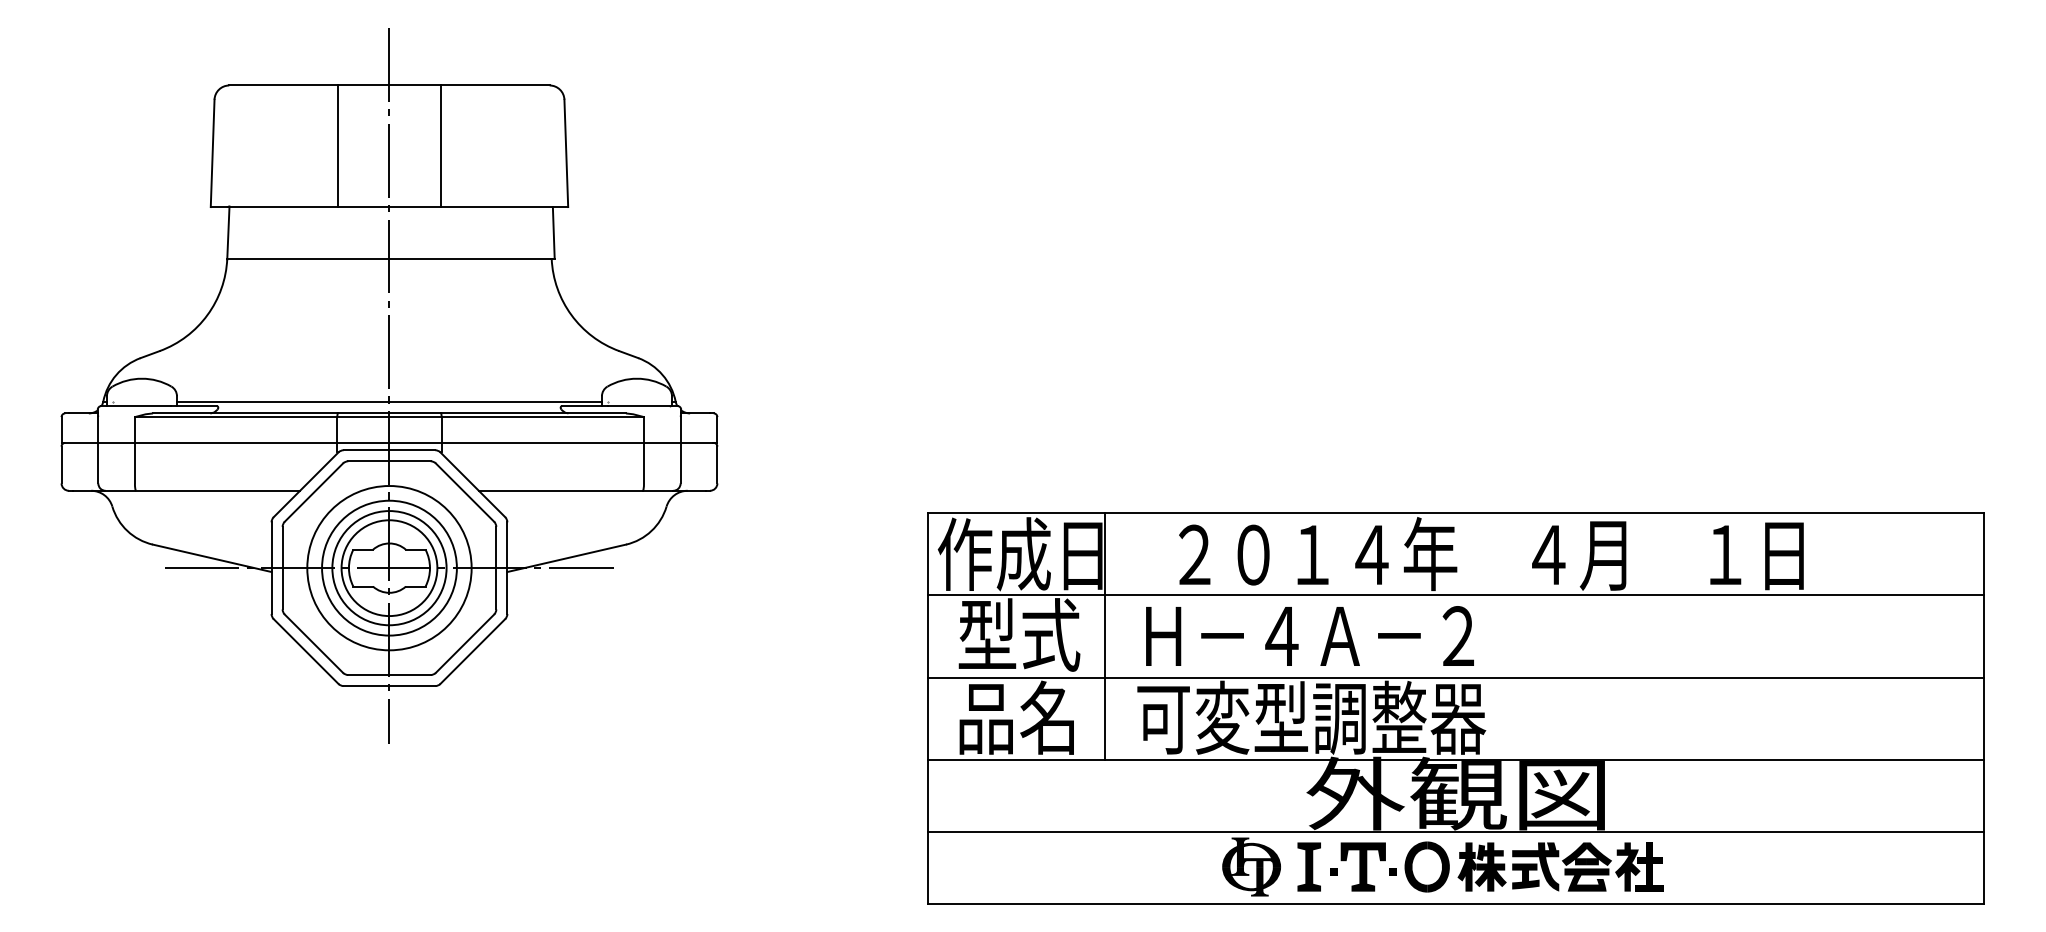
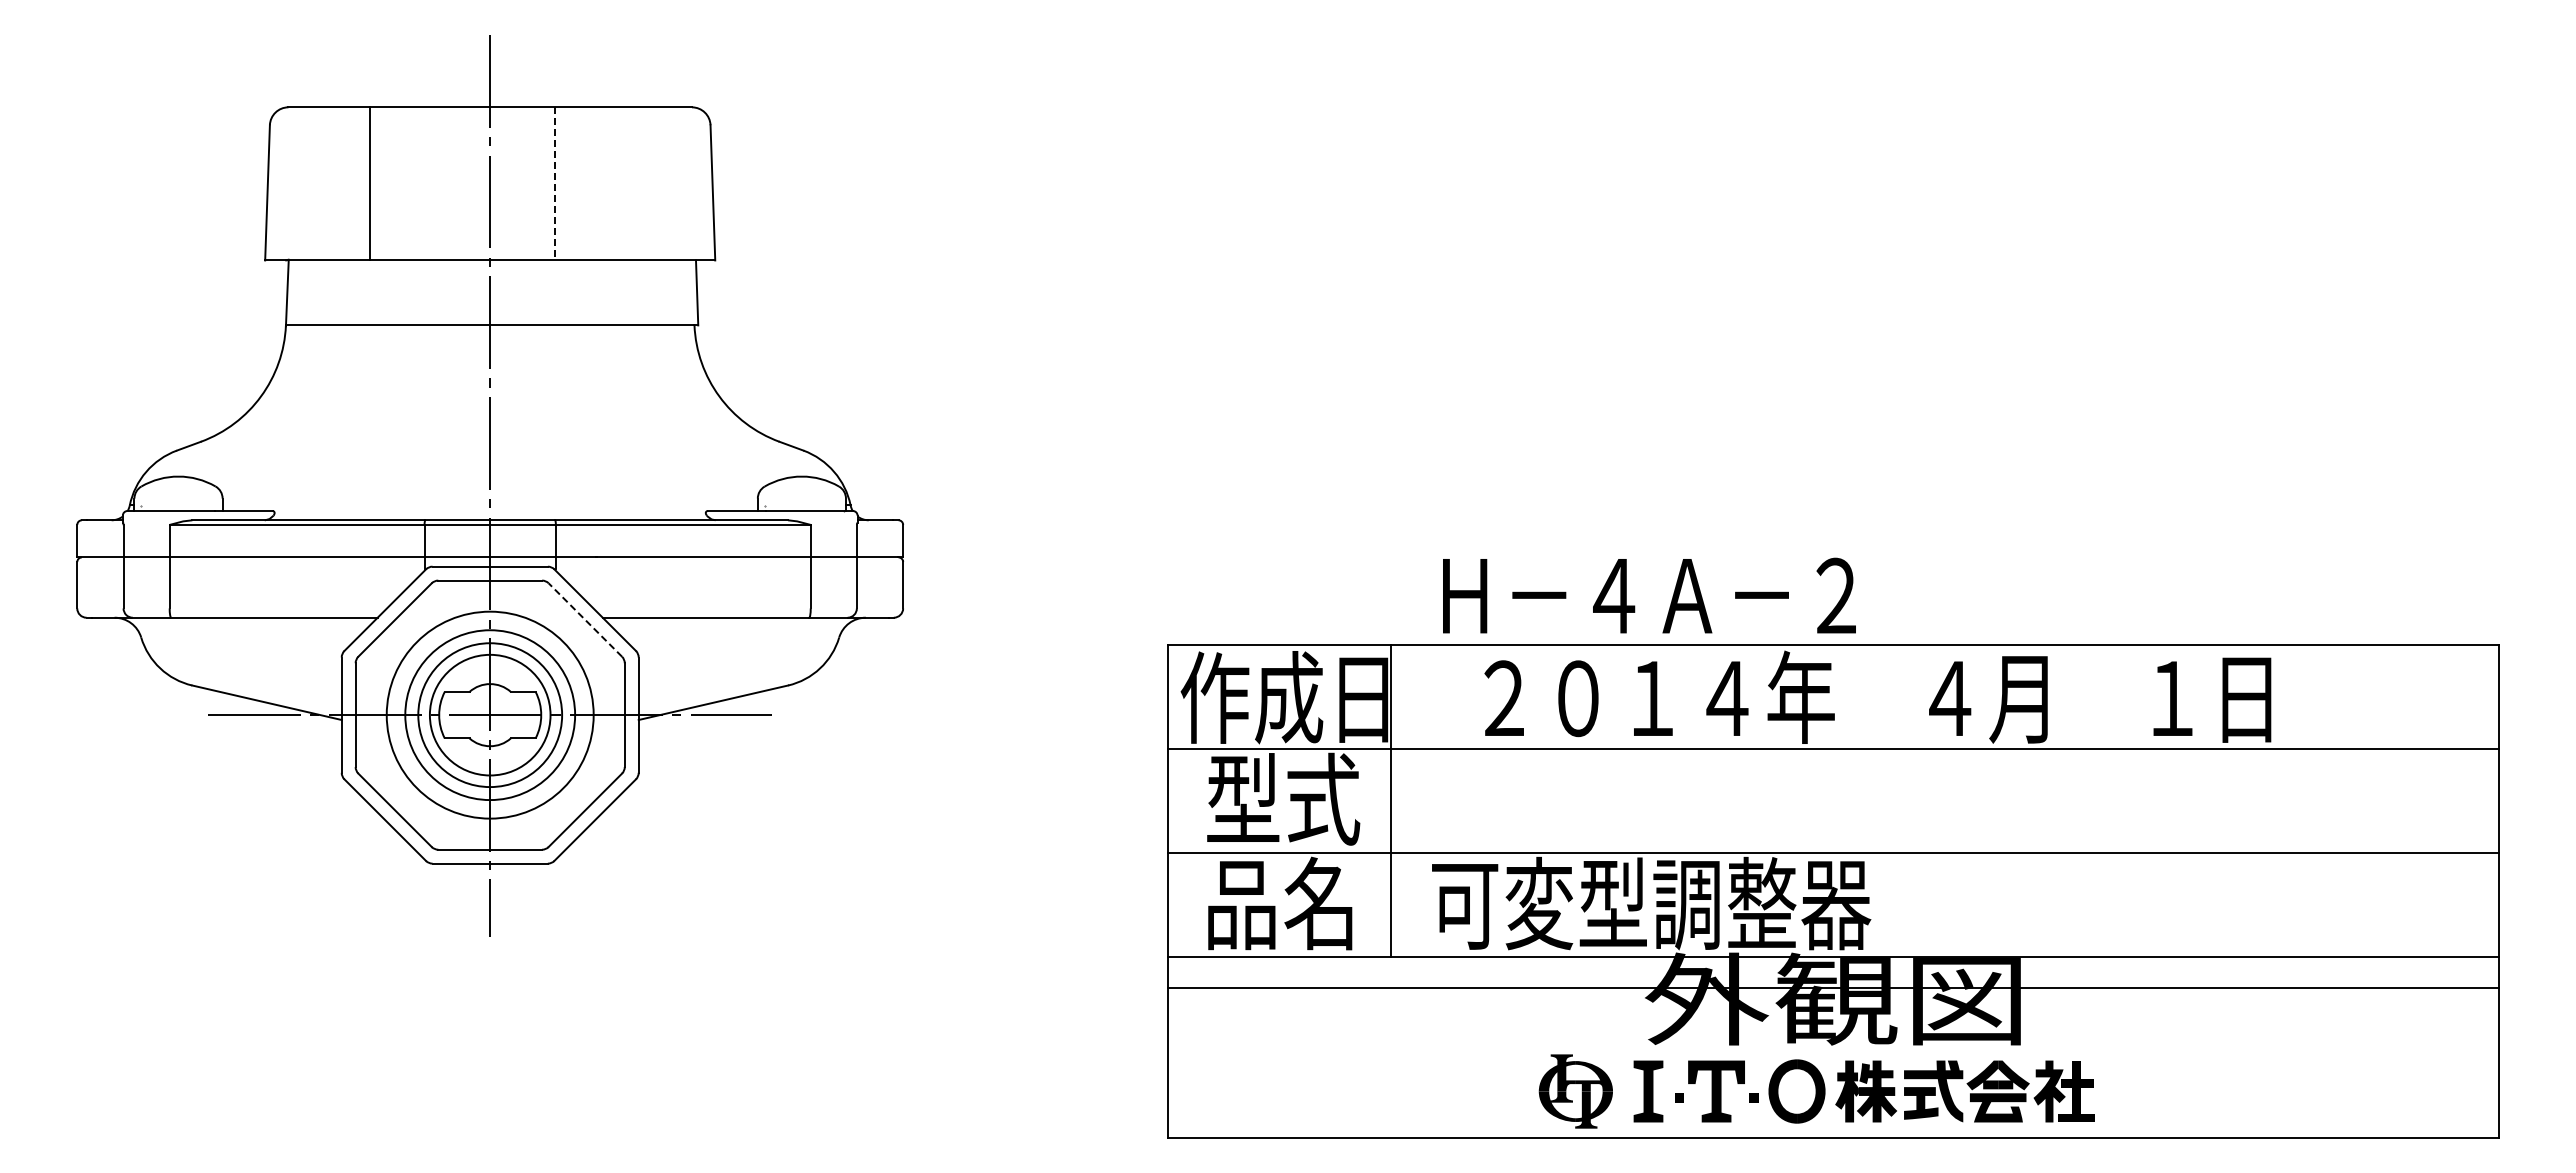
line: (338, 145) -> (370, 183), moved
line: (441, 145) -> (555, 183), solid -> dashed
line: (388, 401) -> (489, 505), removed
line: (465, 492) -> (585, 620), solid -> dashed
text: (1310, 635) -> (1649, 595), moved
line: (1456, 832) -> (1833, 988), moved

